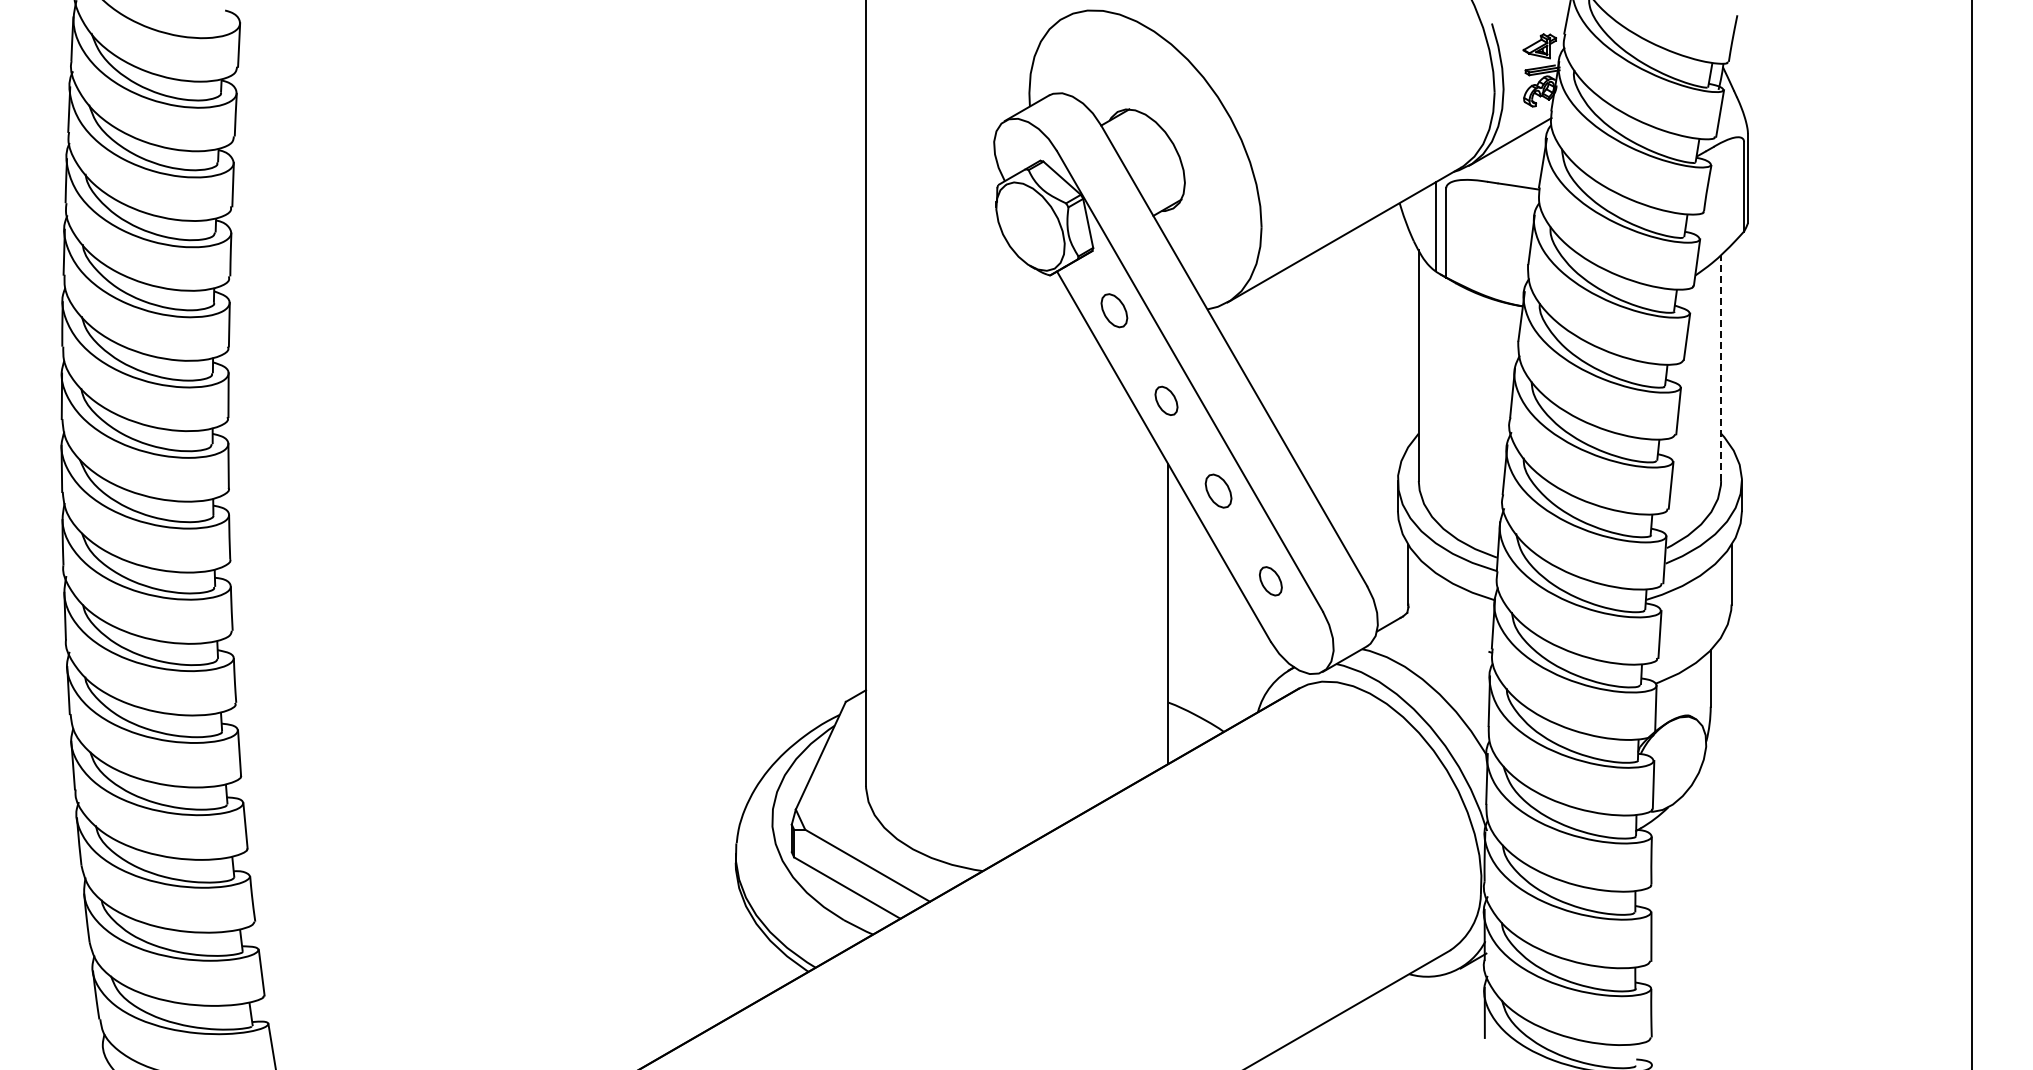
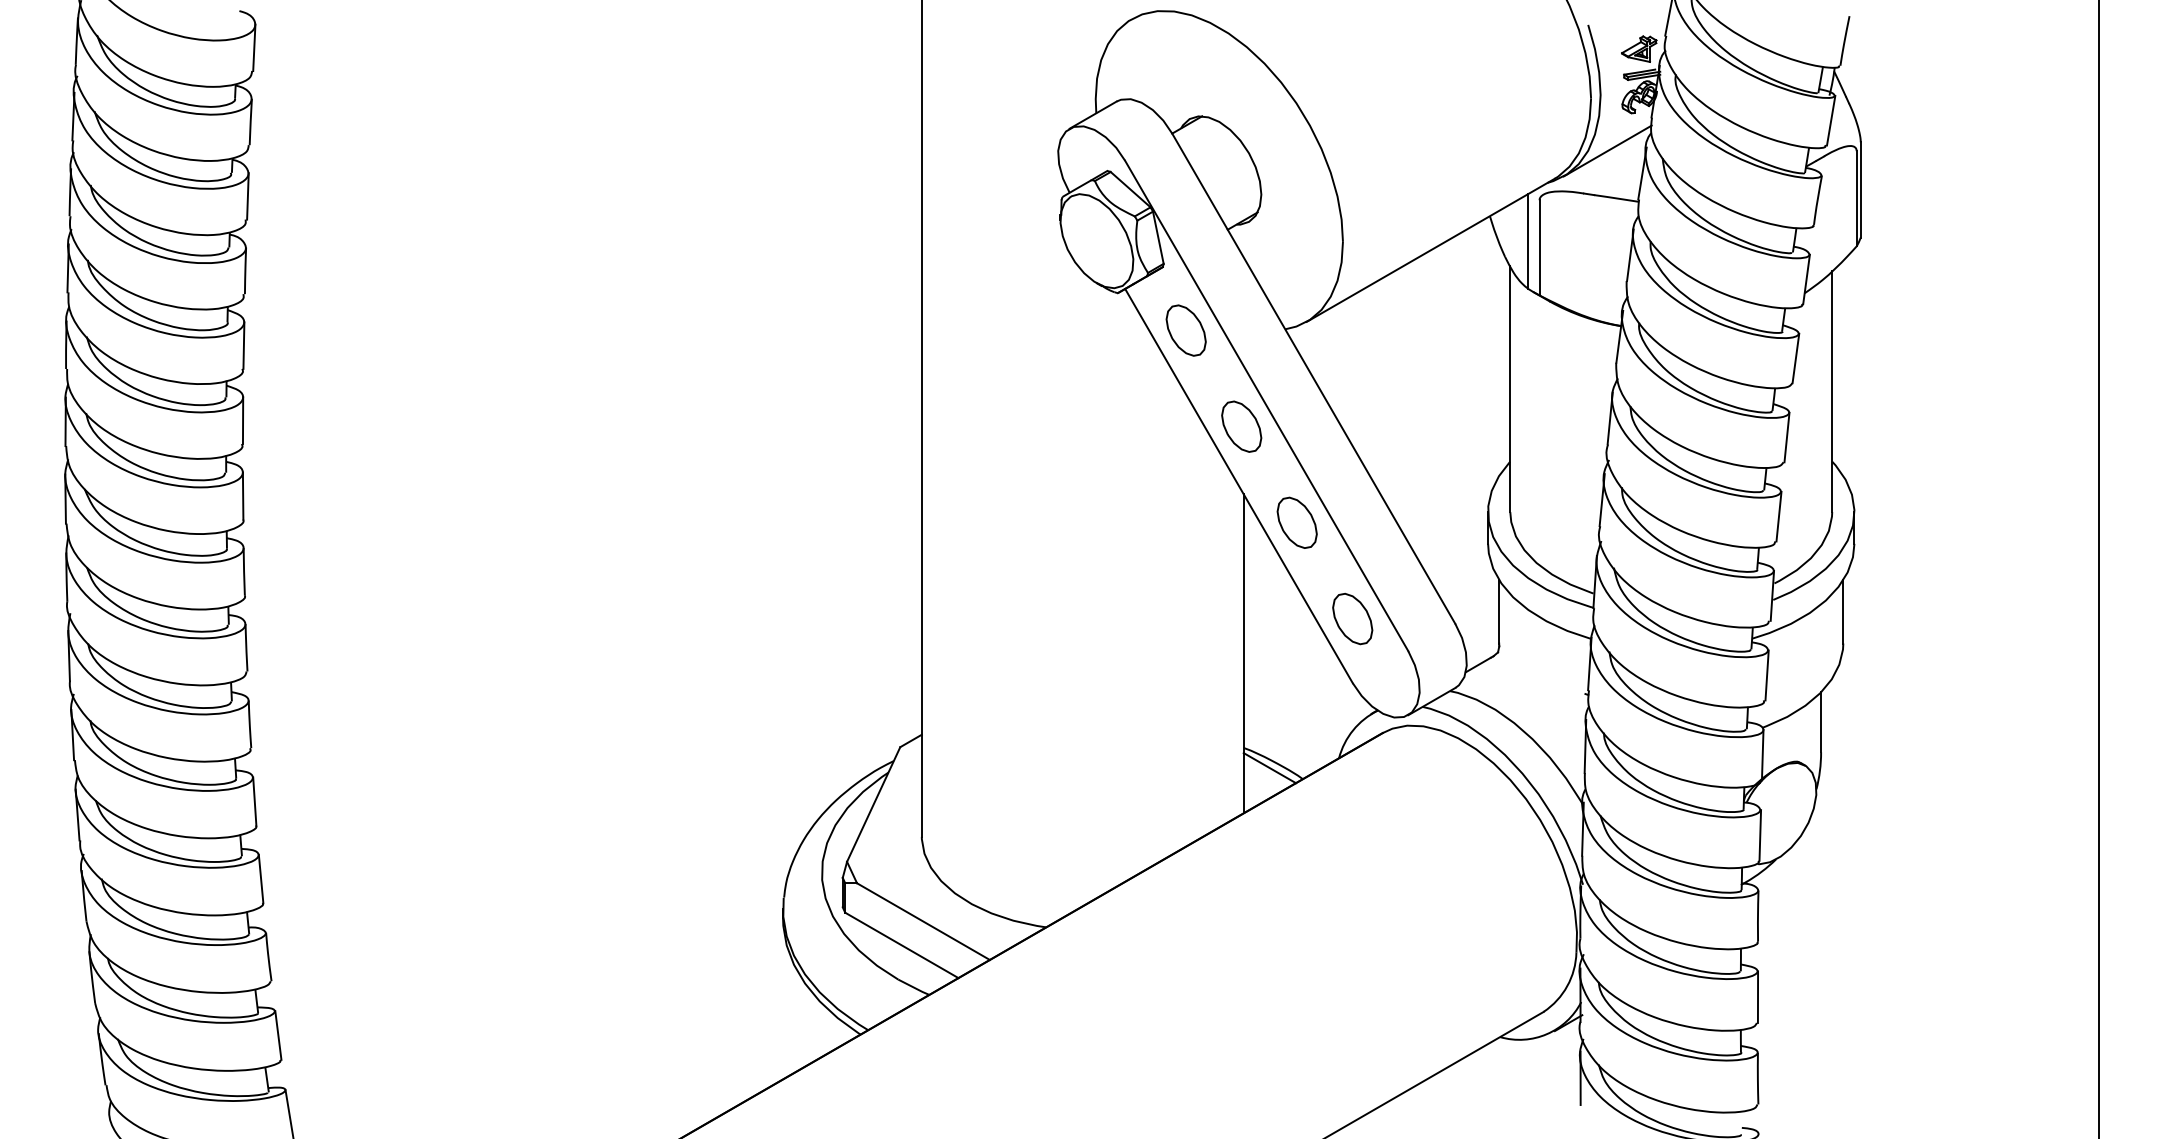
part: (1114, 310) -> (1186, 330), size x1.43
line: (1721, 367) -> (1832, 391), dashed -> solid
part: (1166, 400) -> (1241, 426), size x1.67
part: (1218, 490) -> (1297, 522), size x1.43
part: (1270, 580) -> (1352, 617), size x1.67
line: (1192, 721) -> (1269, 768), added

